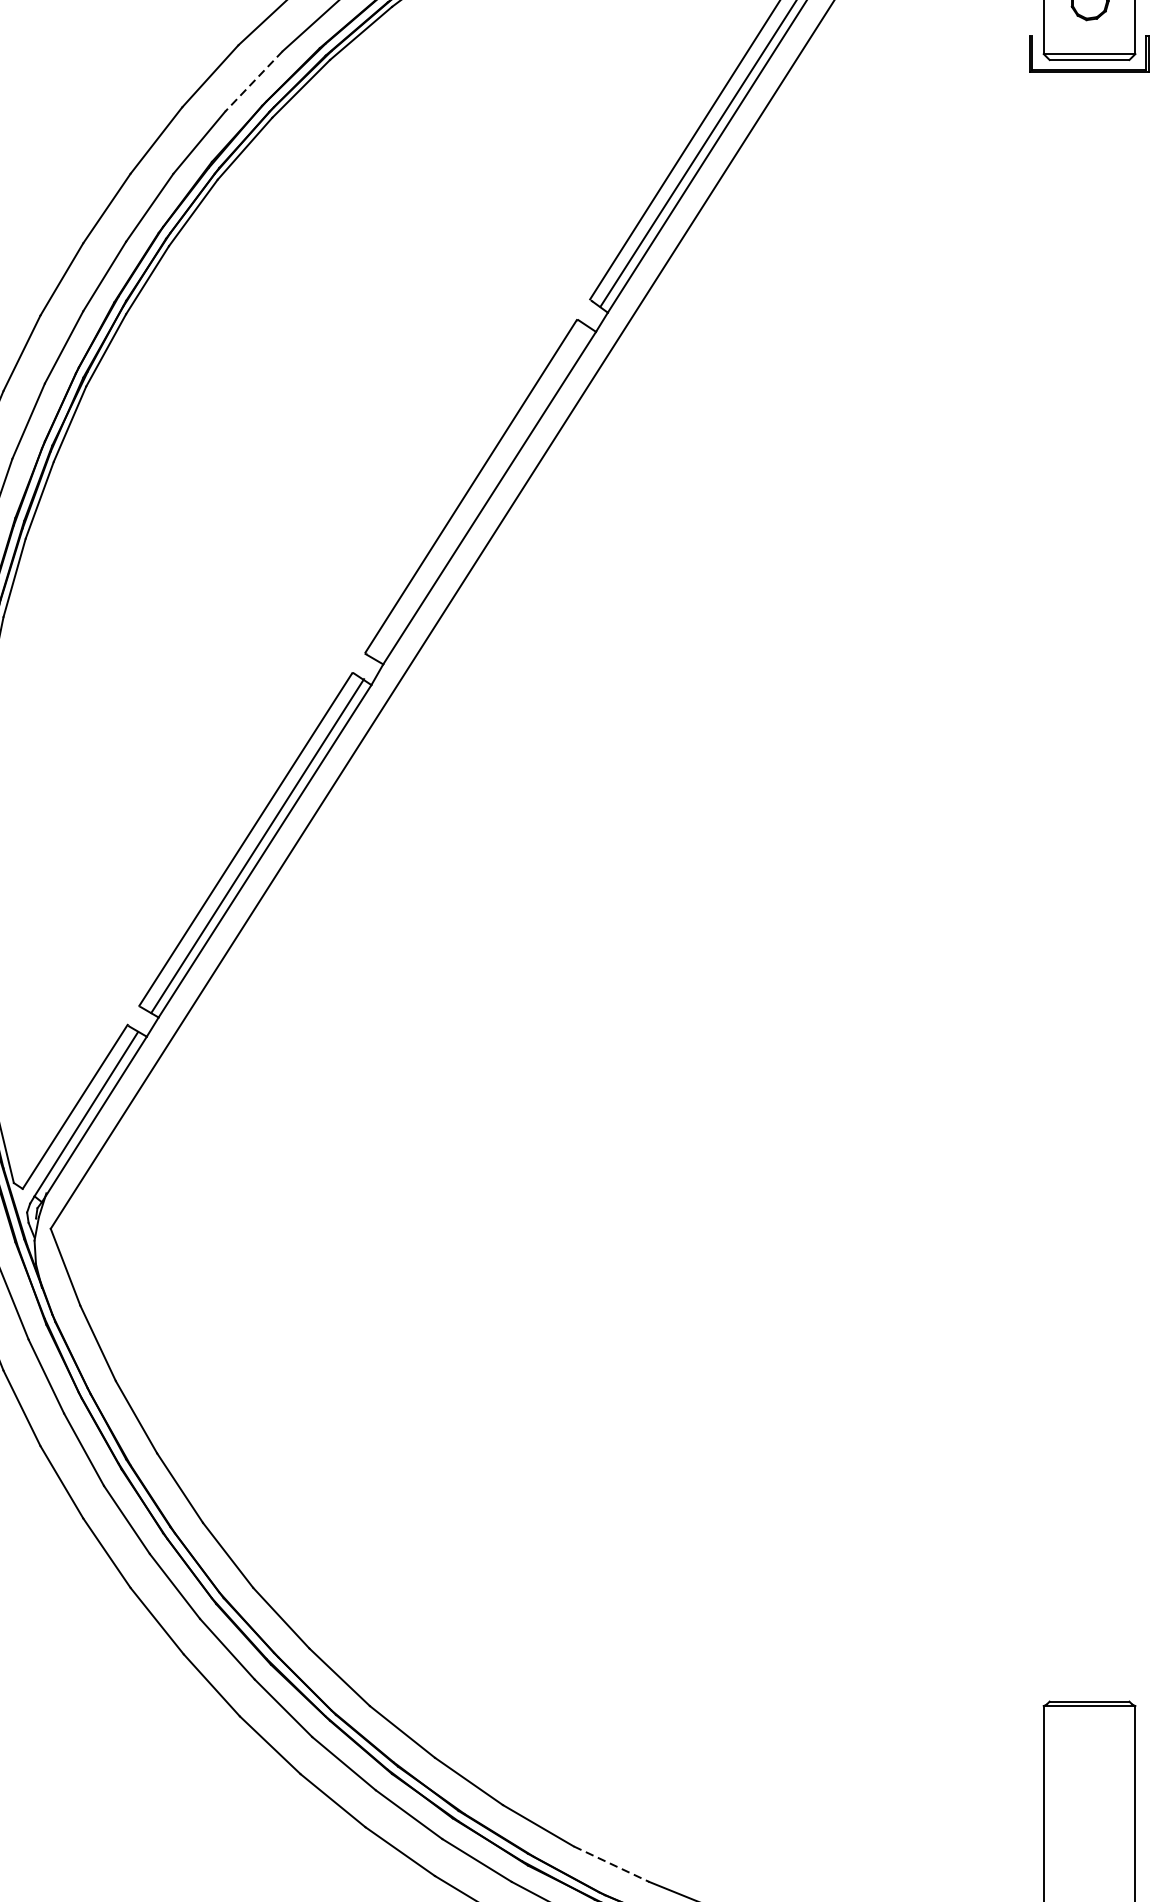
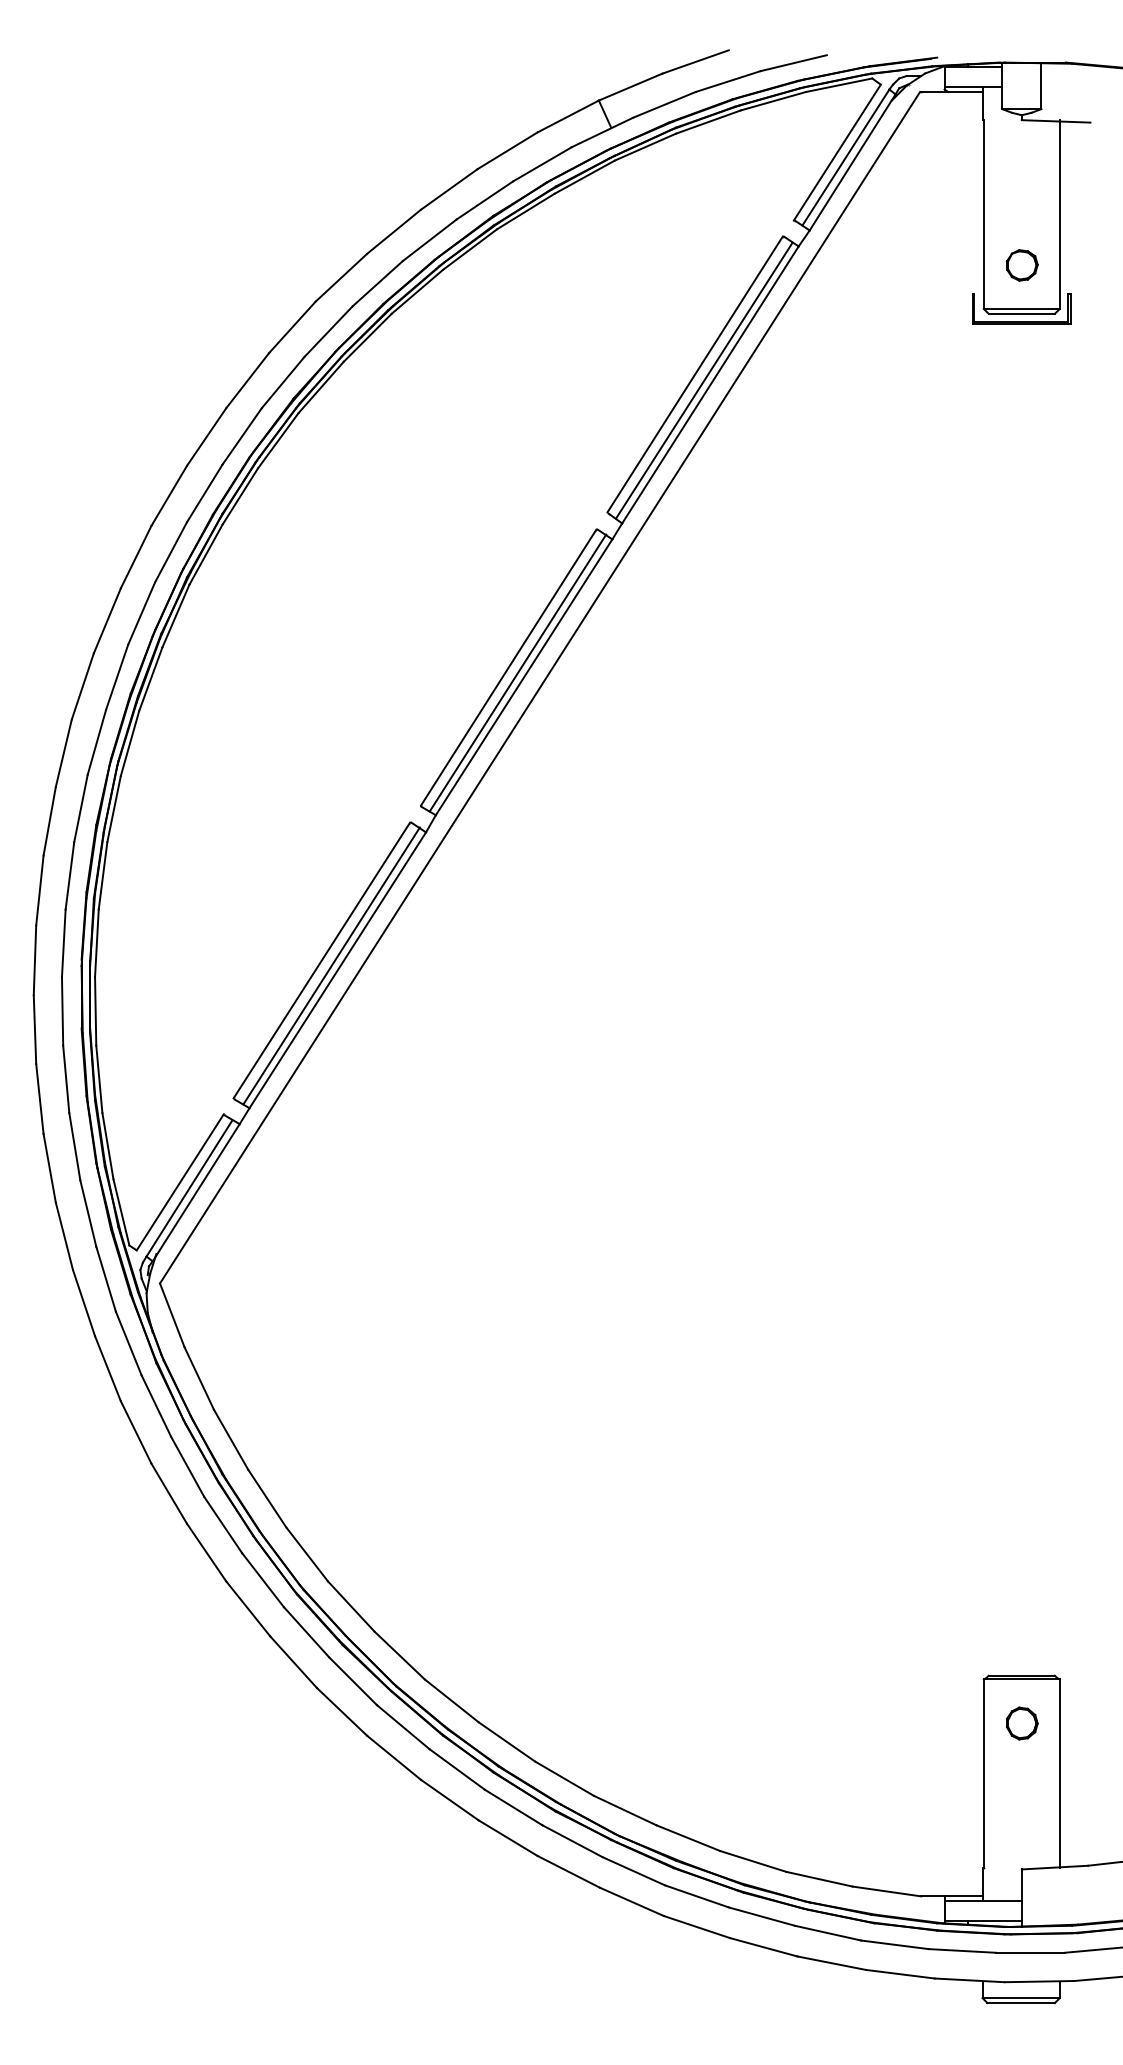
line: (253, 81) -> (328, 331), dashed -> solid
line: (481, 492) -> (517, 672), added
part: (1090, 1759) -> (1022, 1723), added
line: (611, 1864) -> (625, 1810), dashed -> solid

